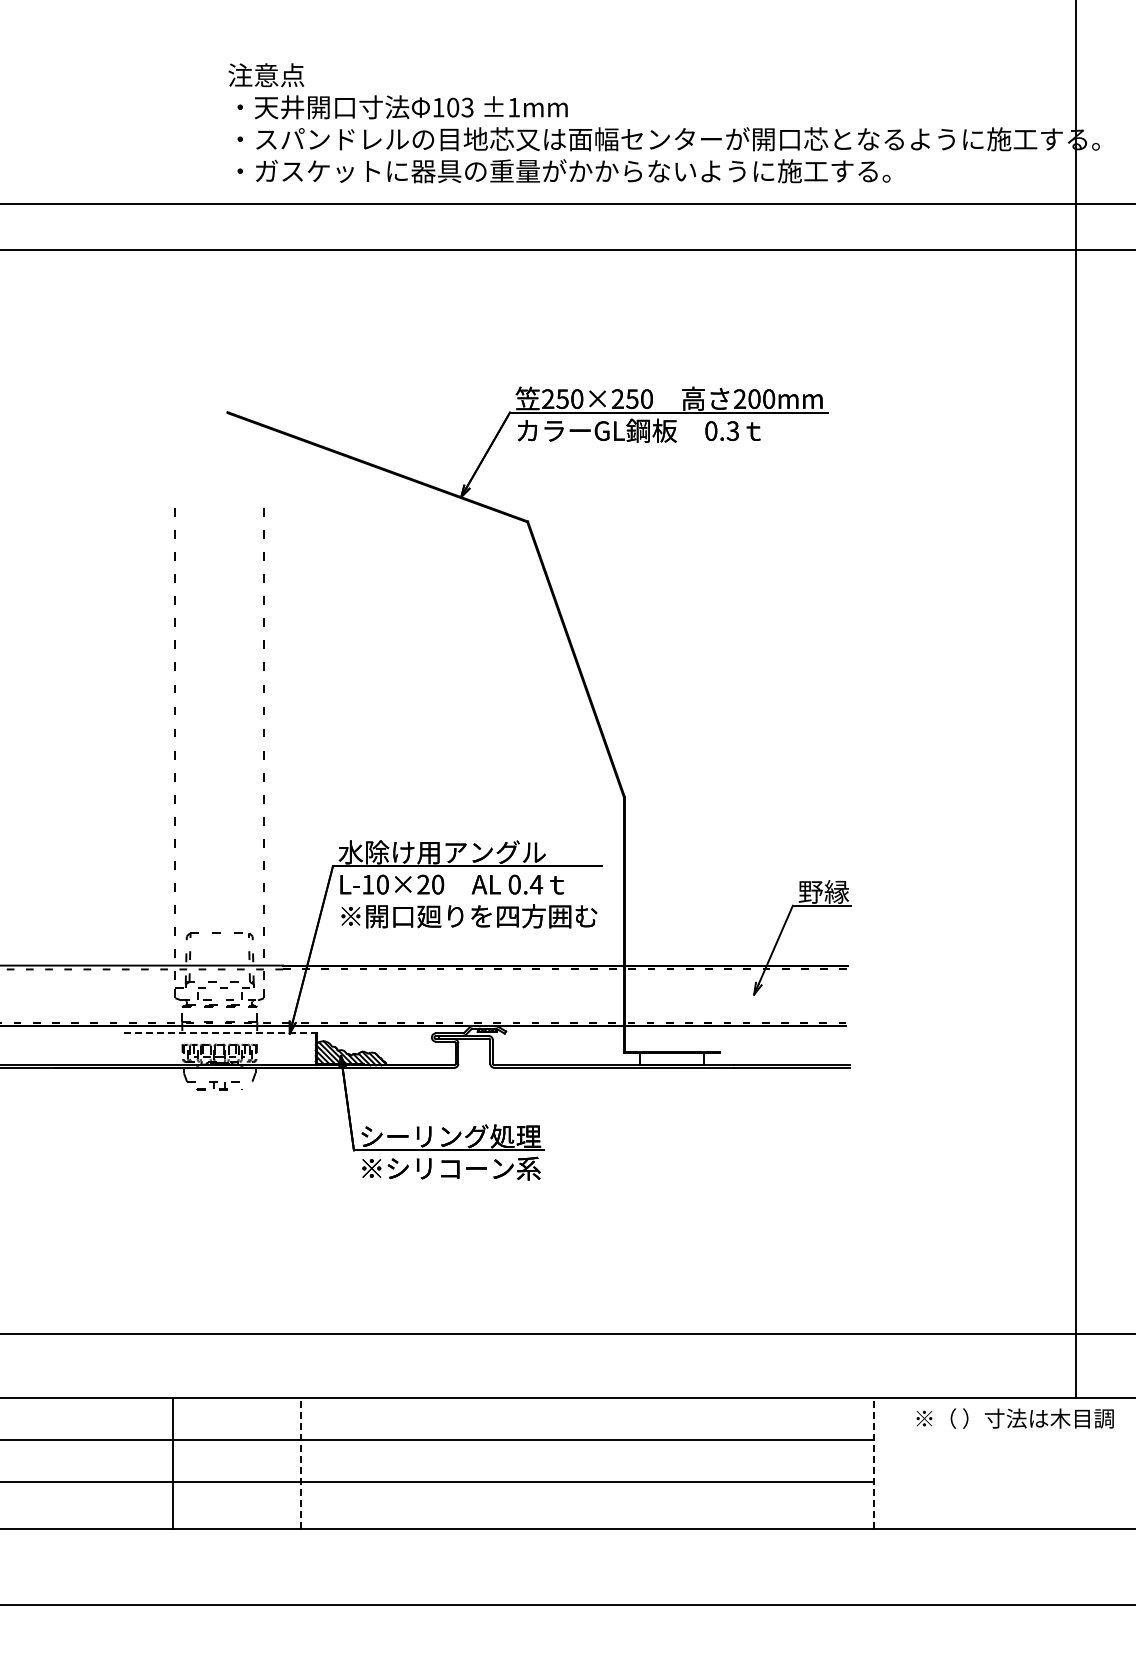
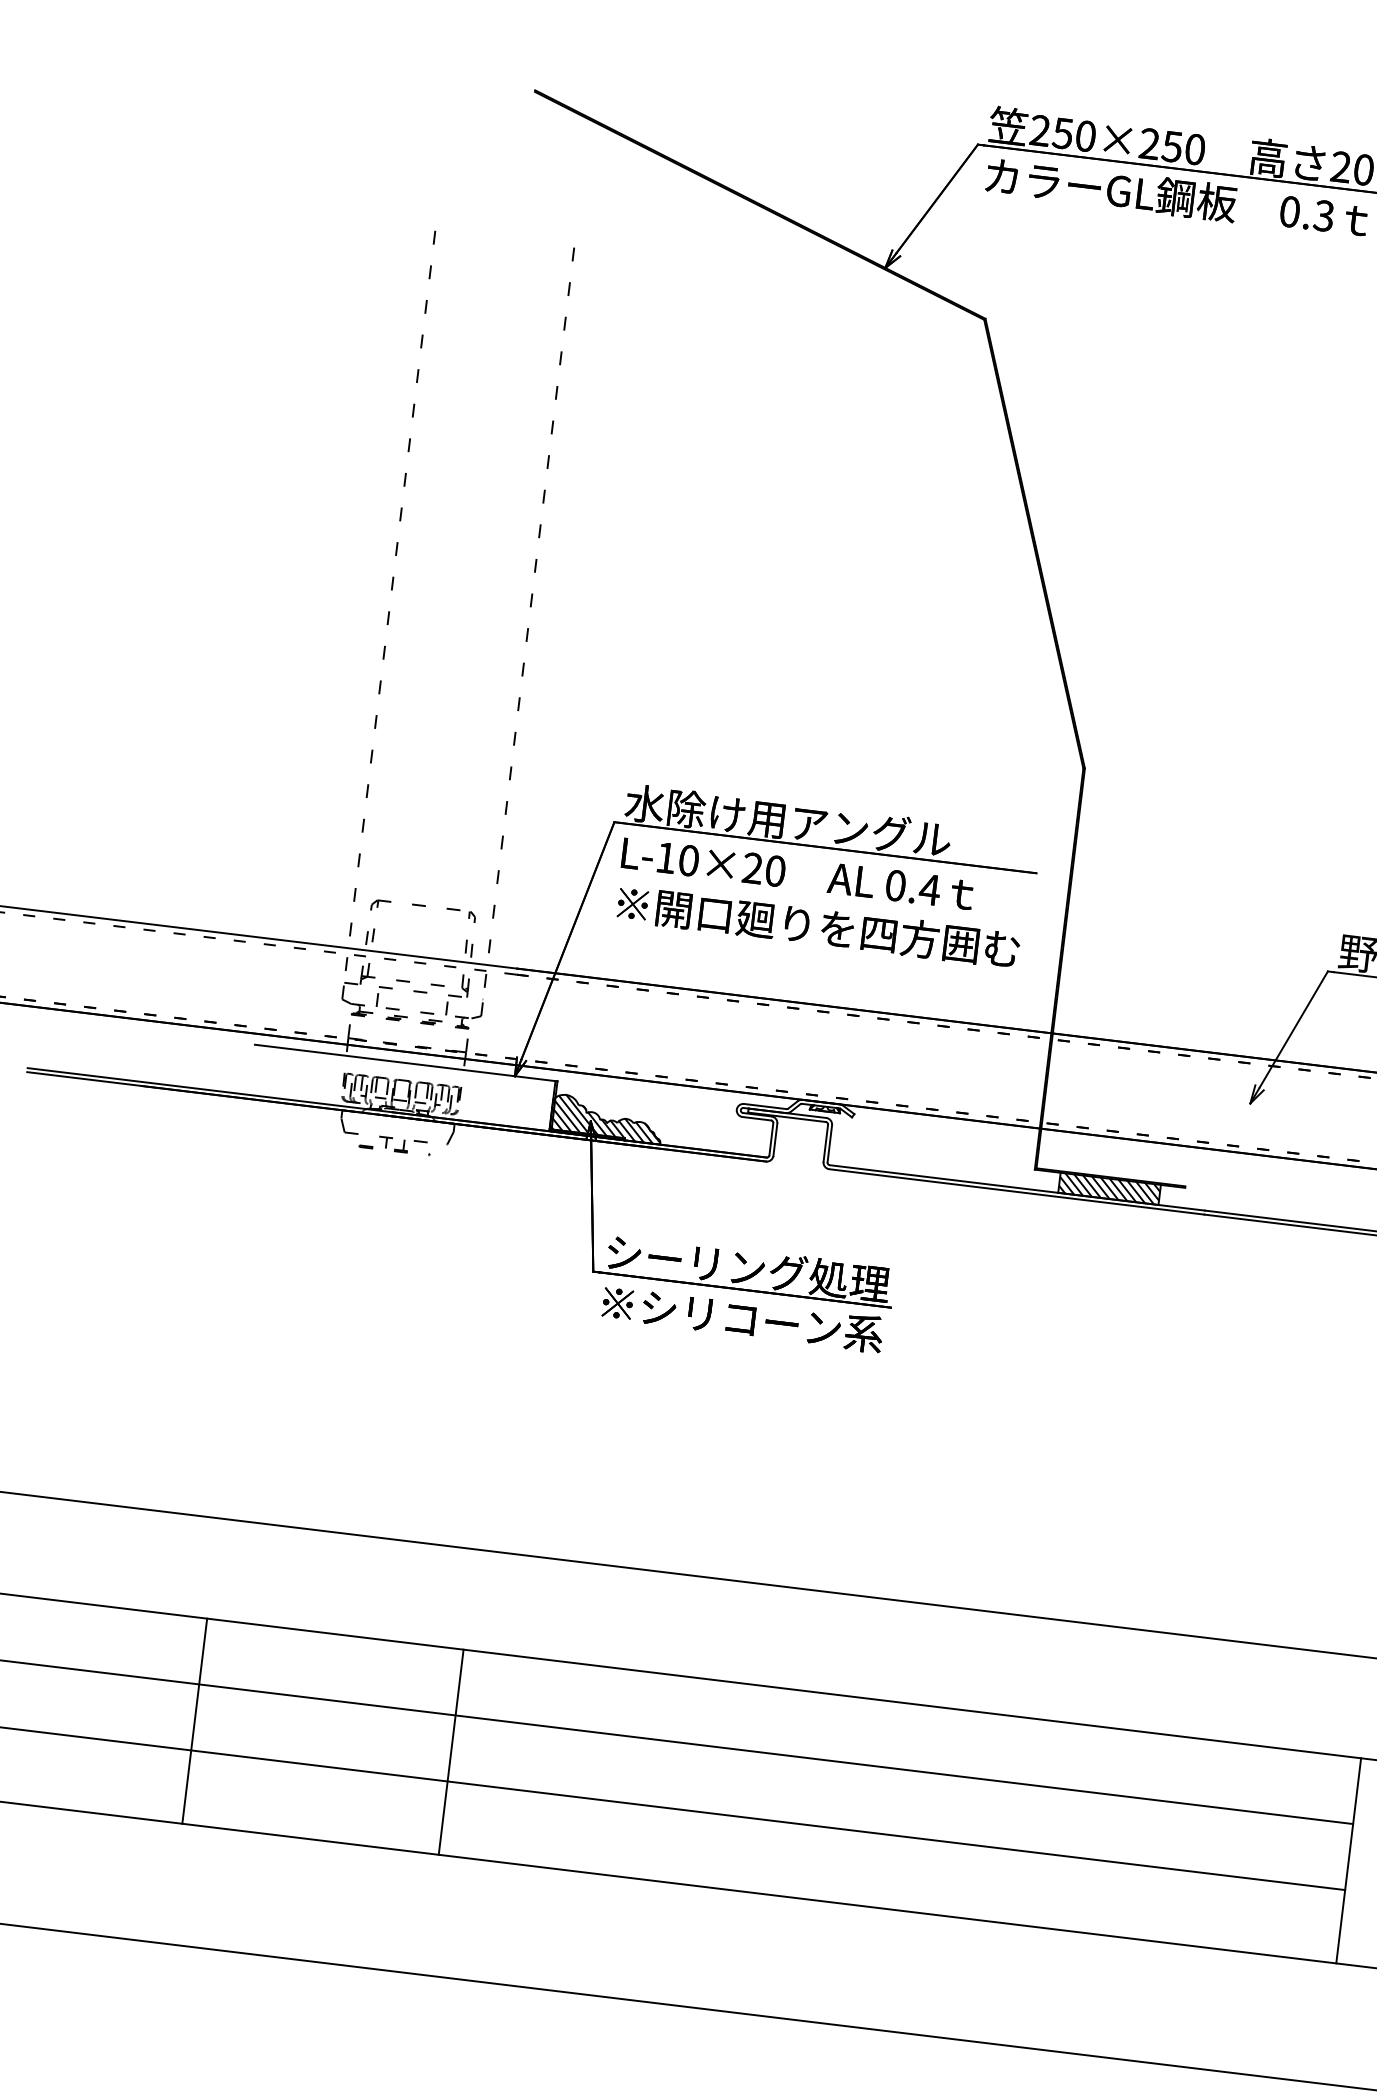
line: (220, 1033) -> (406, 1063), dashed -> solid
hatch: (672, 1058) -> (1110, 1188), added
line: (172, 1462) -> (194, 1720), moved
line: (301, 1462) -> (451, 1751), dashed -> solid
line: (873, 1462) -> (1348, 1859), dashed -> solid

